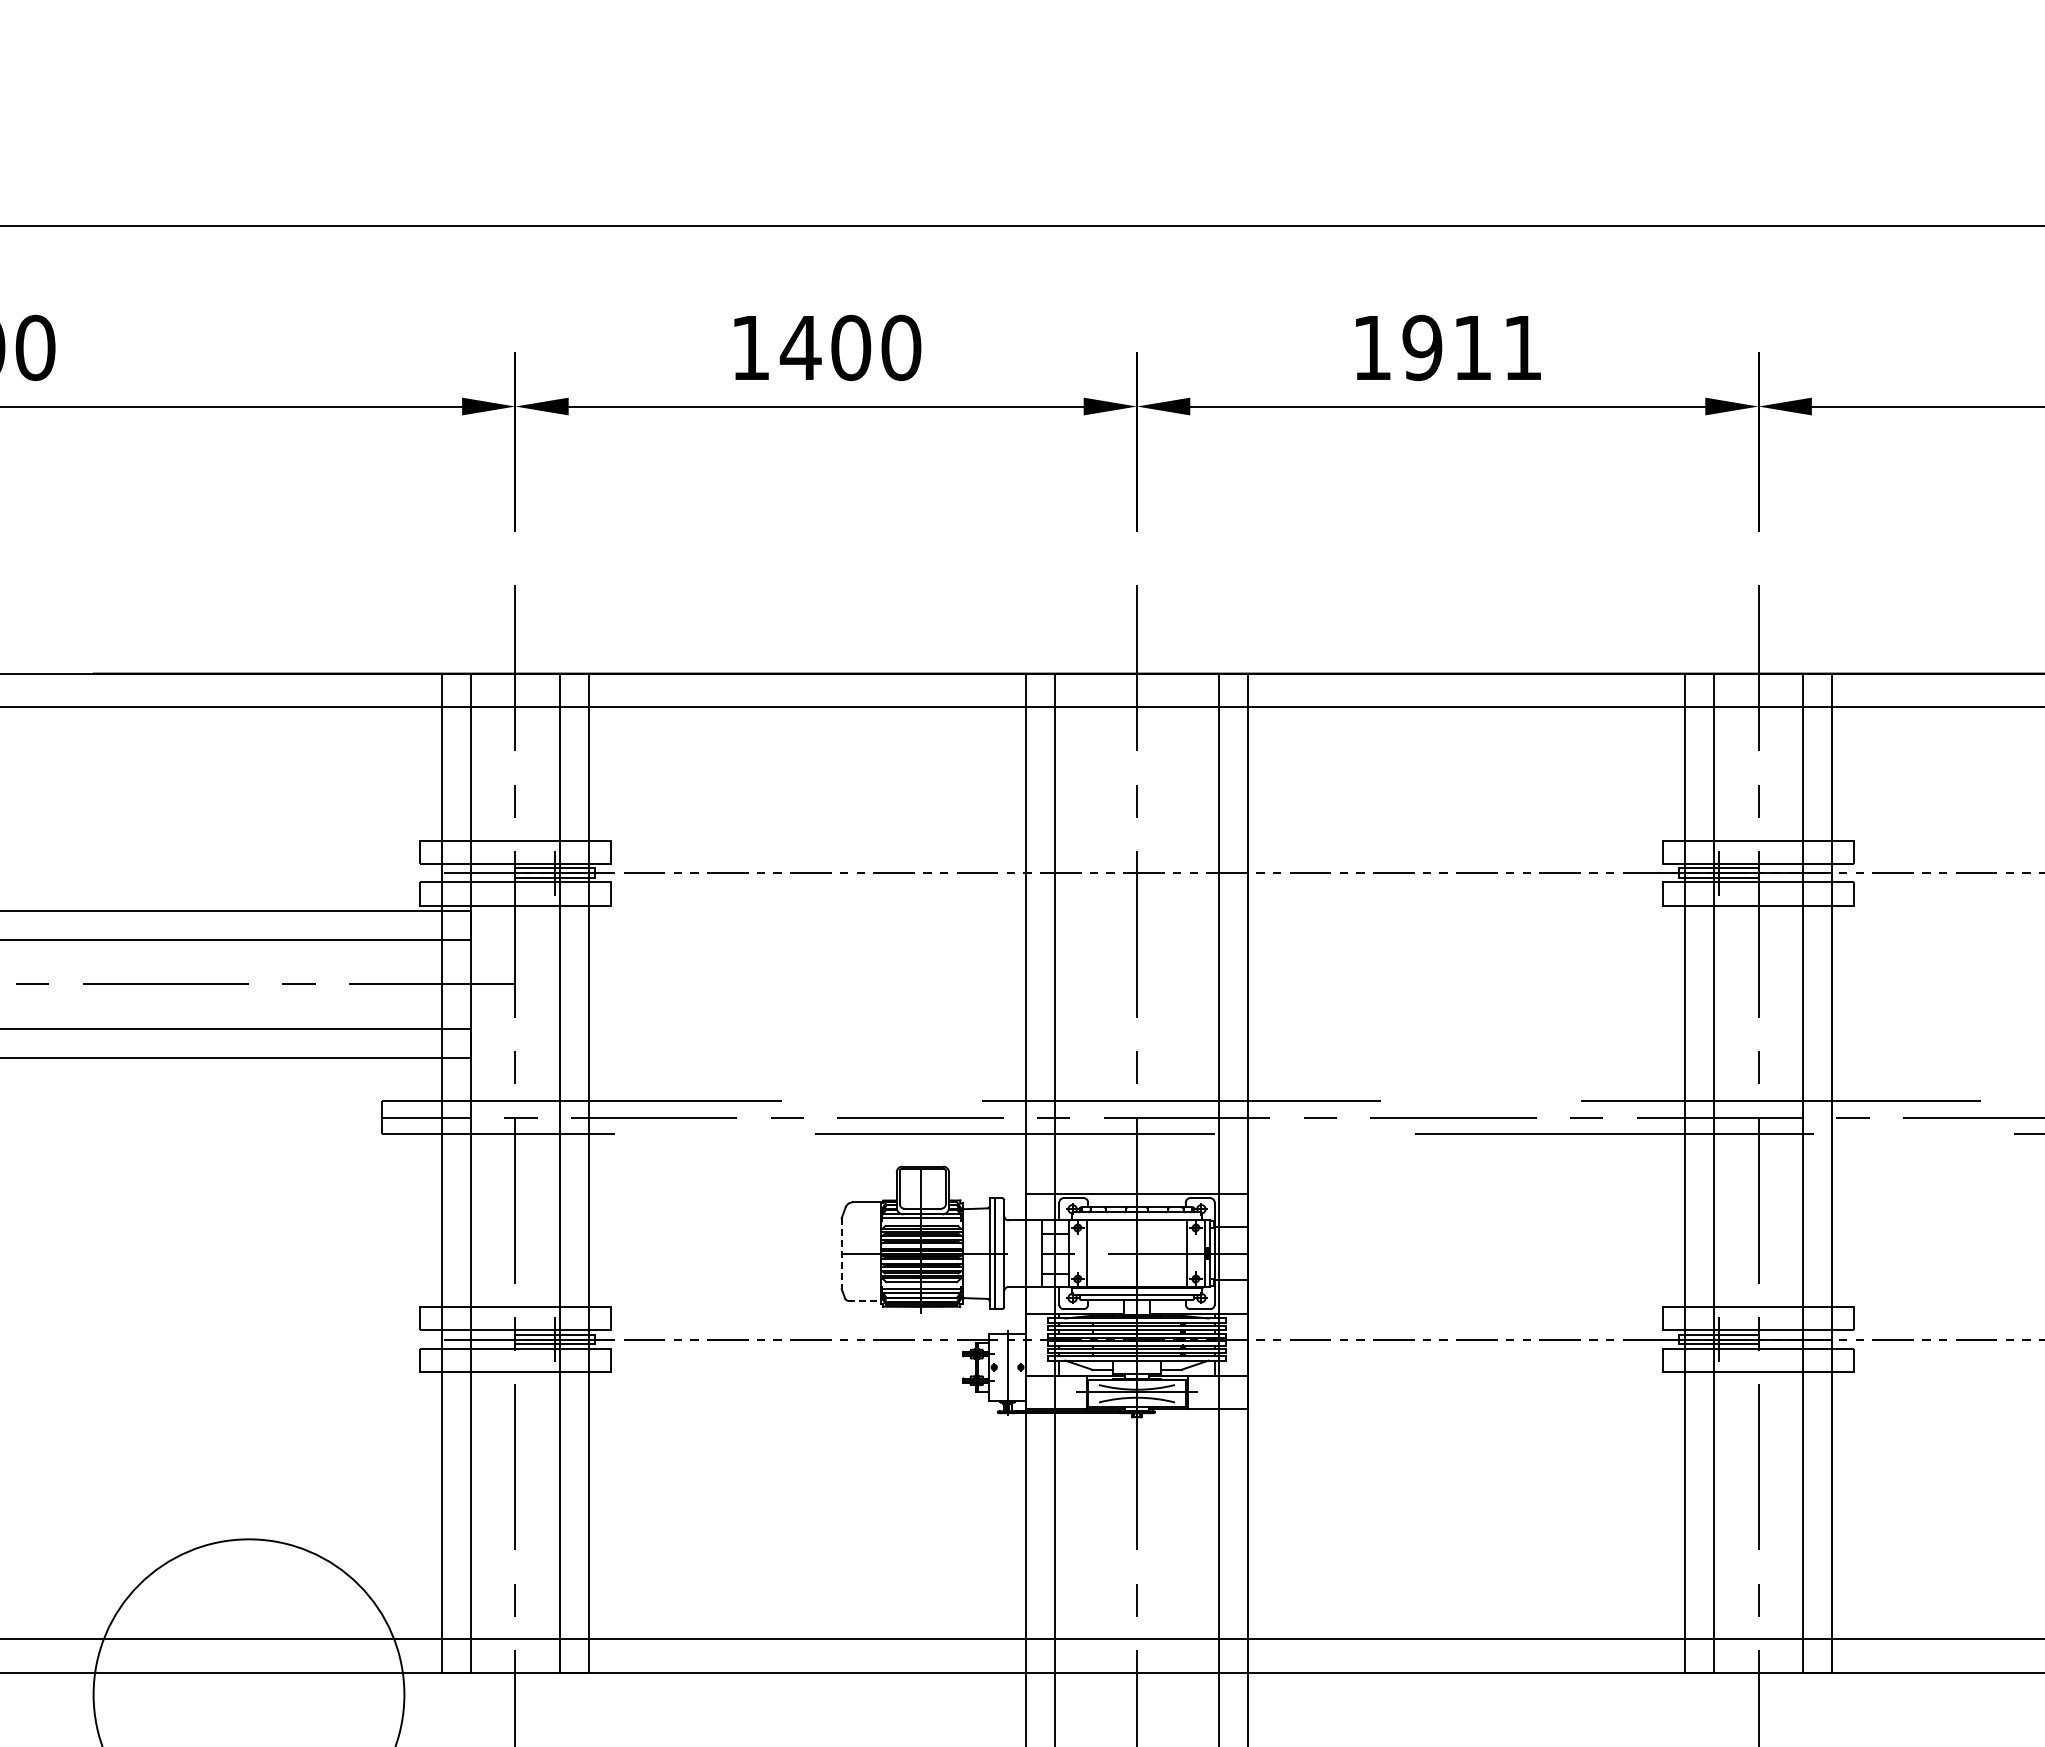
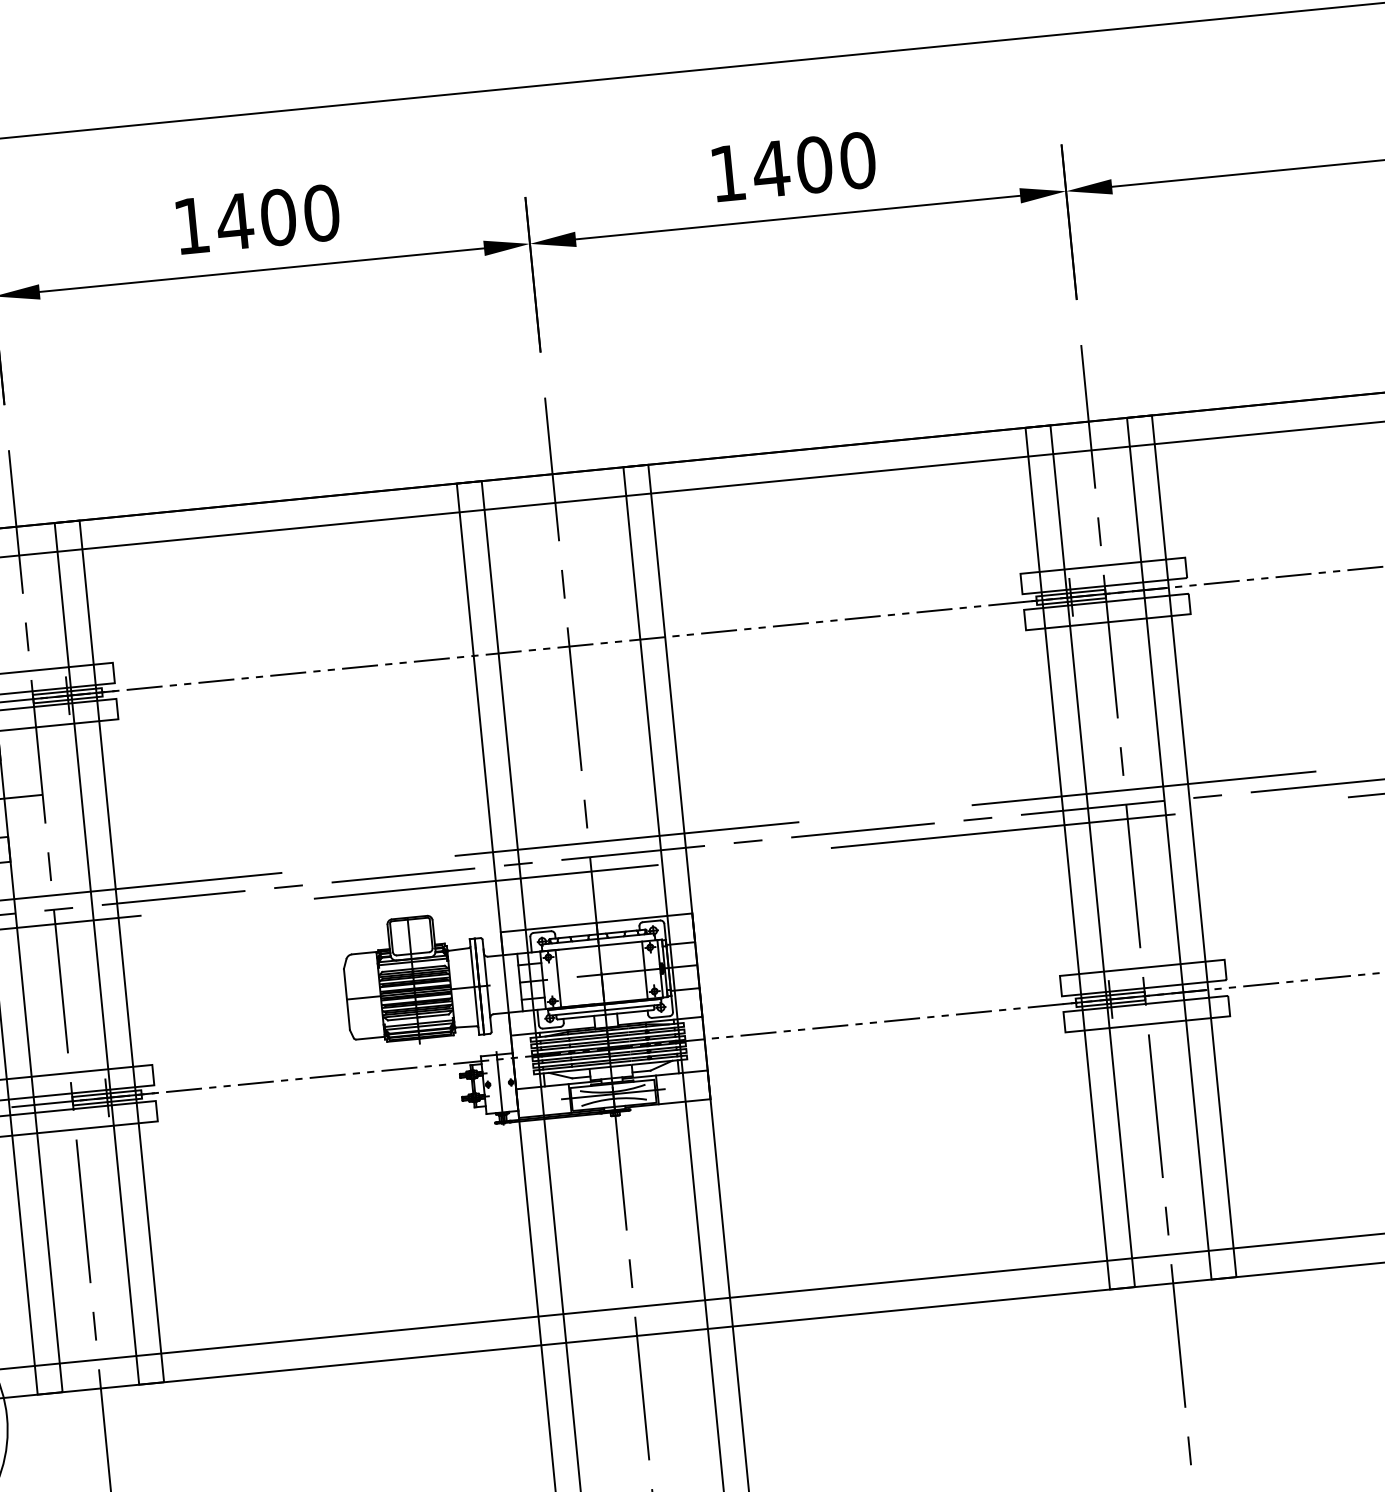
text: (1471, 347) -> (813, 164), 1911 -> 1400
line: (841, 1254) -> (346, 1000), dashed -> solid
line: (865, 1300) -> (371, 1037), dashed -> solid

